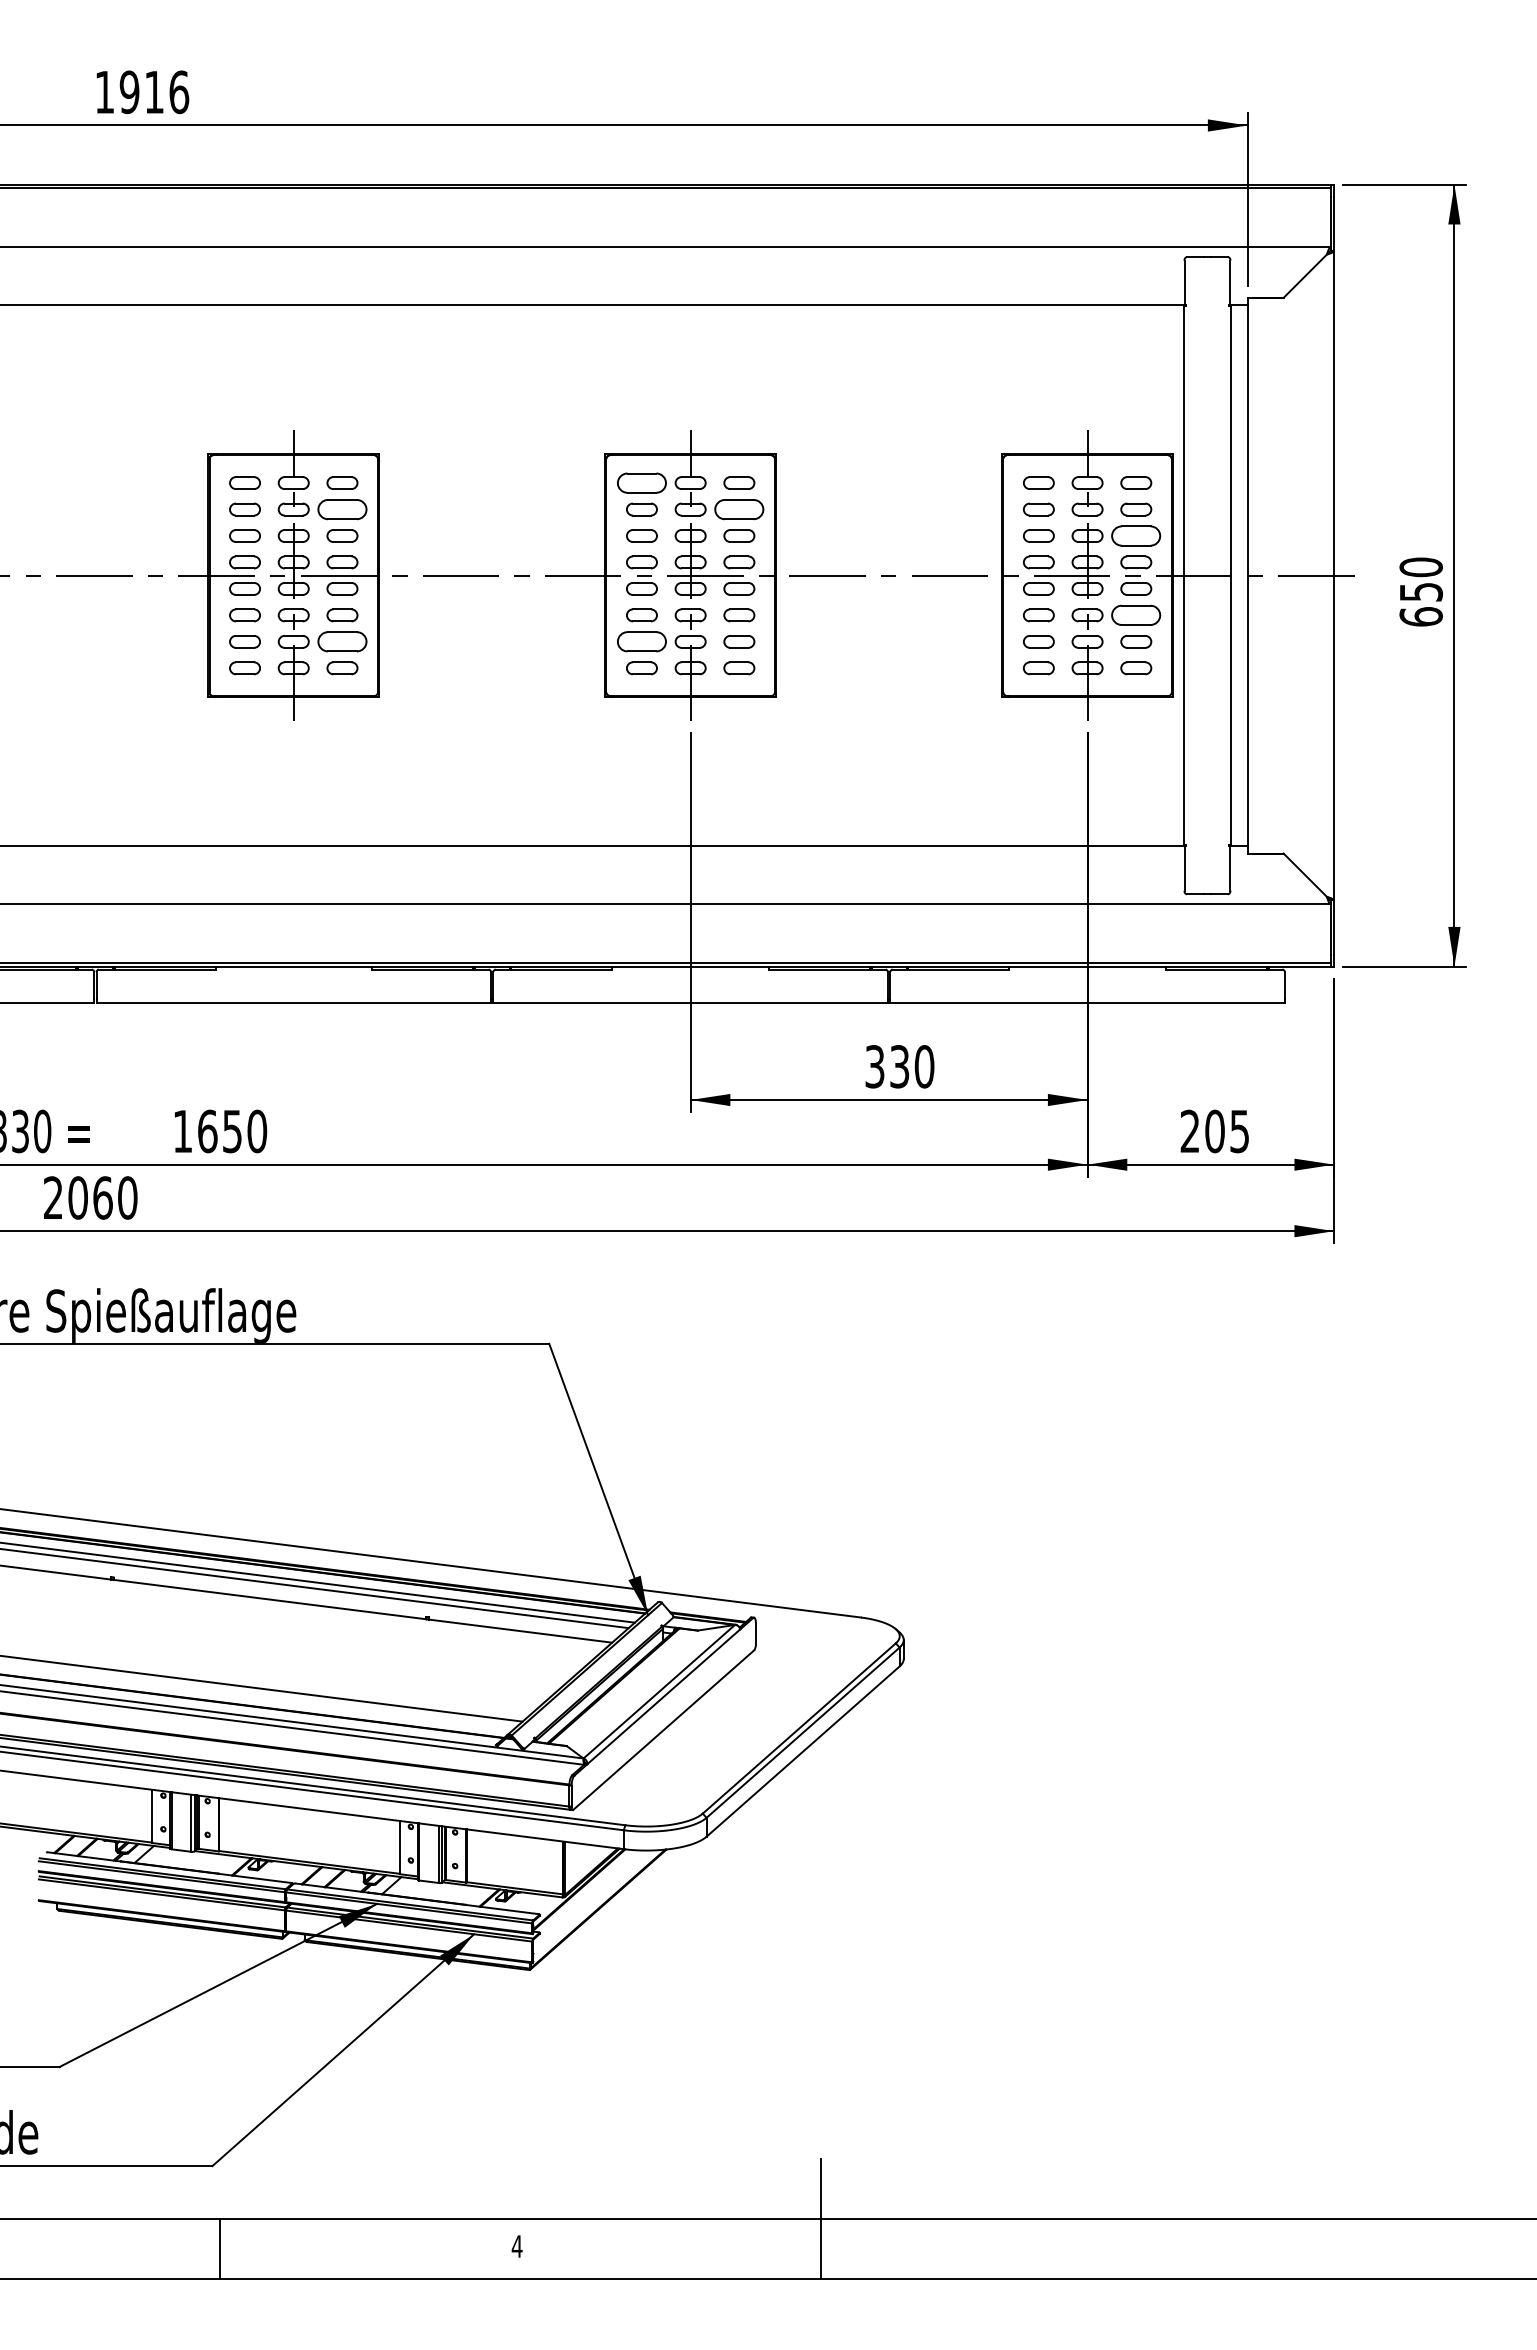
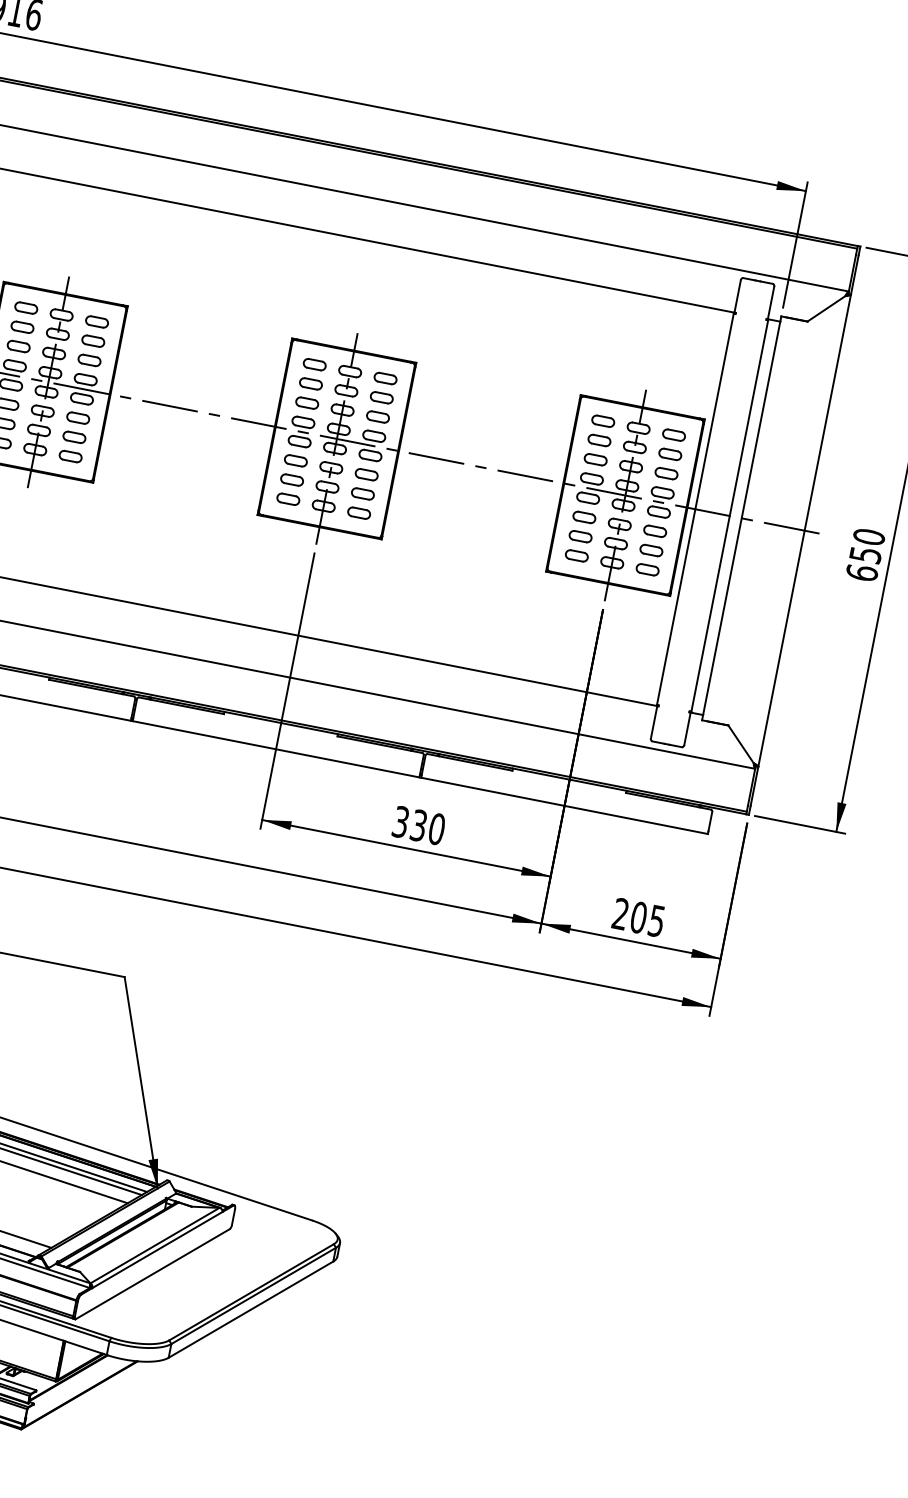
part: (641, 482) -> (314, 364), size x0.62
part: (342, 509) -> (93, 341), size x0.62
part: (739, 509) -> (381, 397), size x0.62
part: (1136, 535) -> (666, 473), size x0.62
part: (1136, 615) -> (655, 531), size x0.62
part: (342, 641) -> (74, 437), size x0.62
part: (641, 641) -> (291, 479), size x0.62

